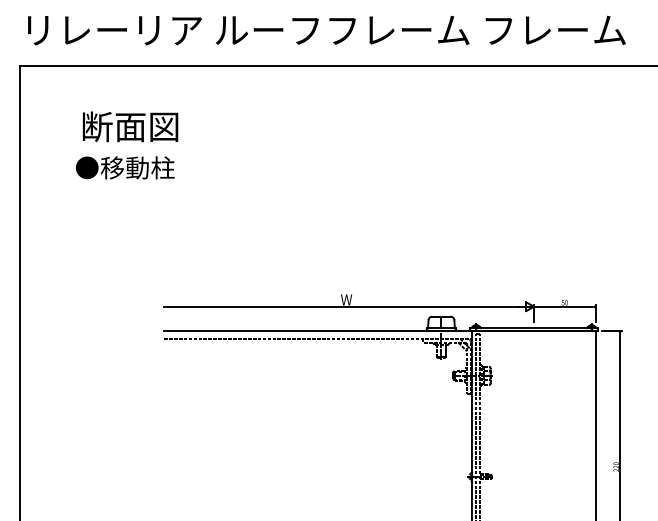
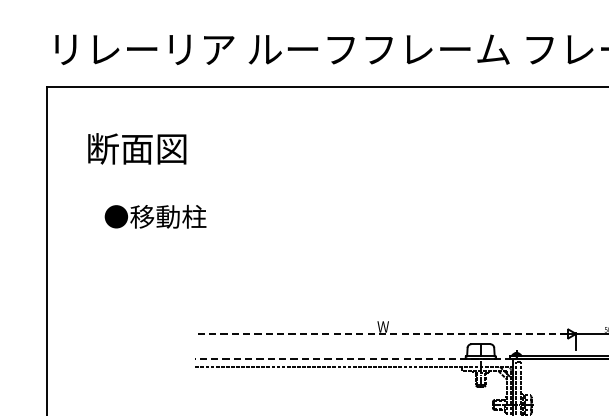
text: (130, 126) -> (137, 148), moved
text: (125, 167) -> (155, 216), moved
line: (344, 306) -> (381, 333), solid -> dashed
line: (317, 331) -> (353, 359), solid -> dashed

